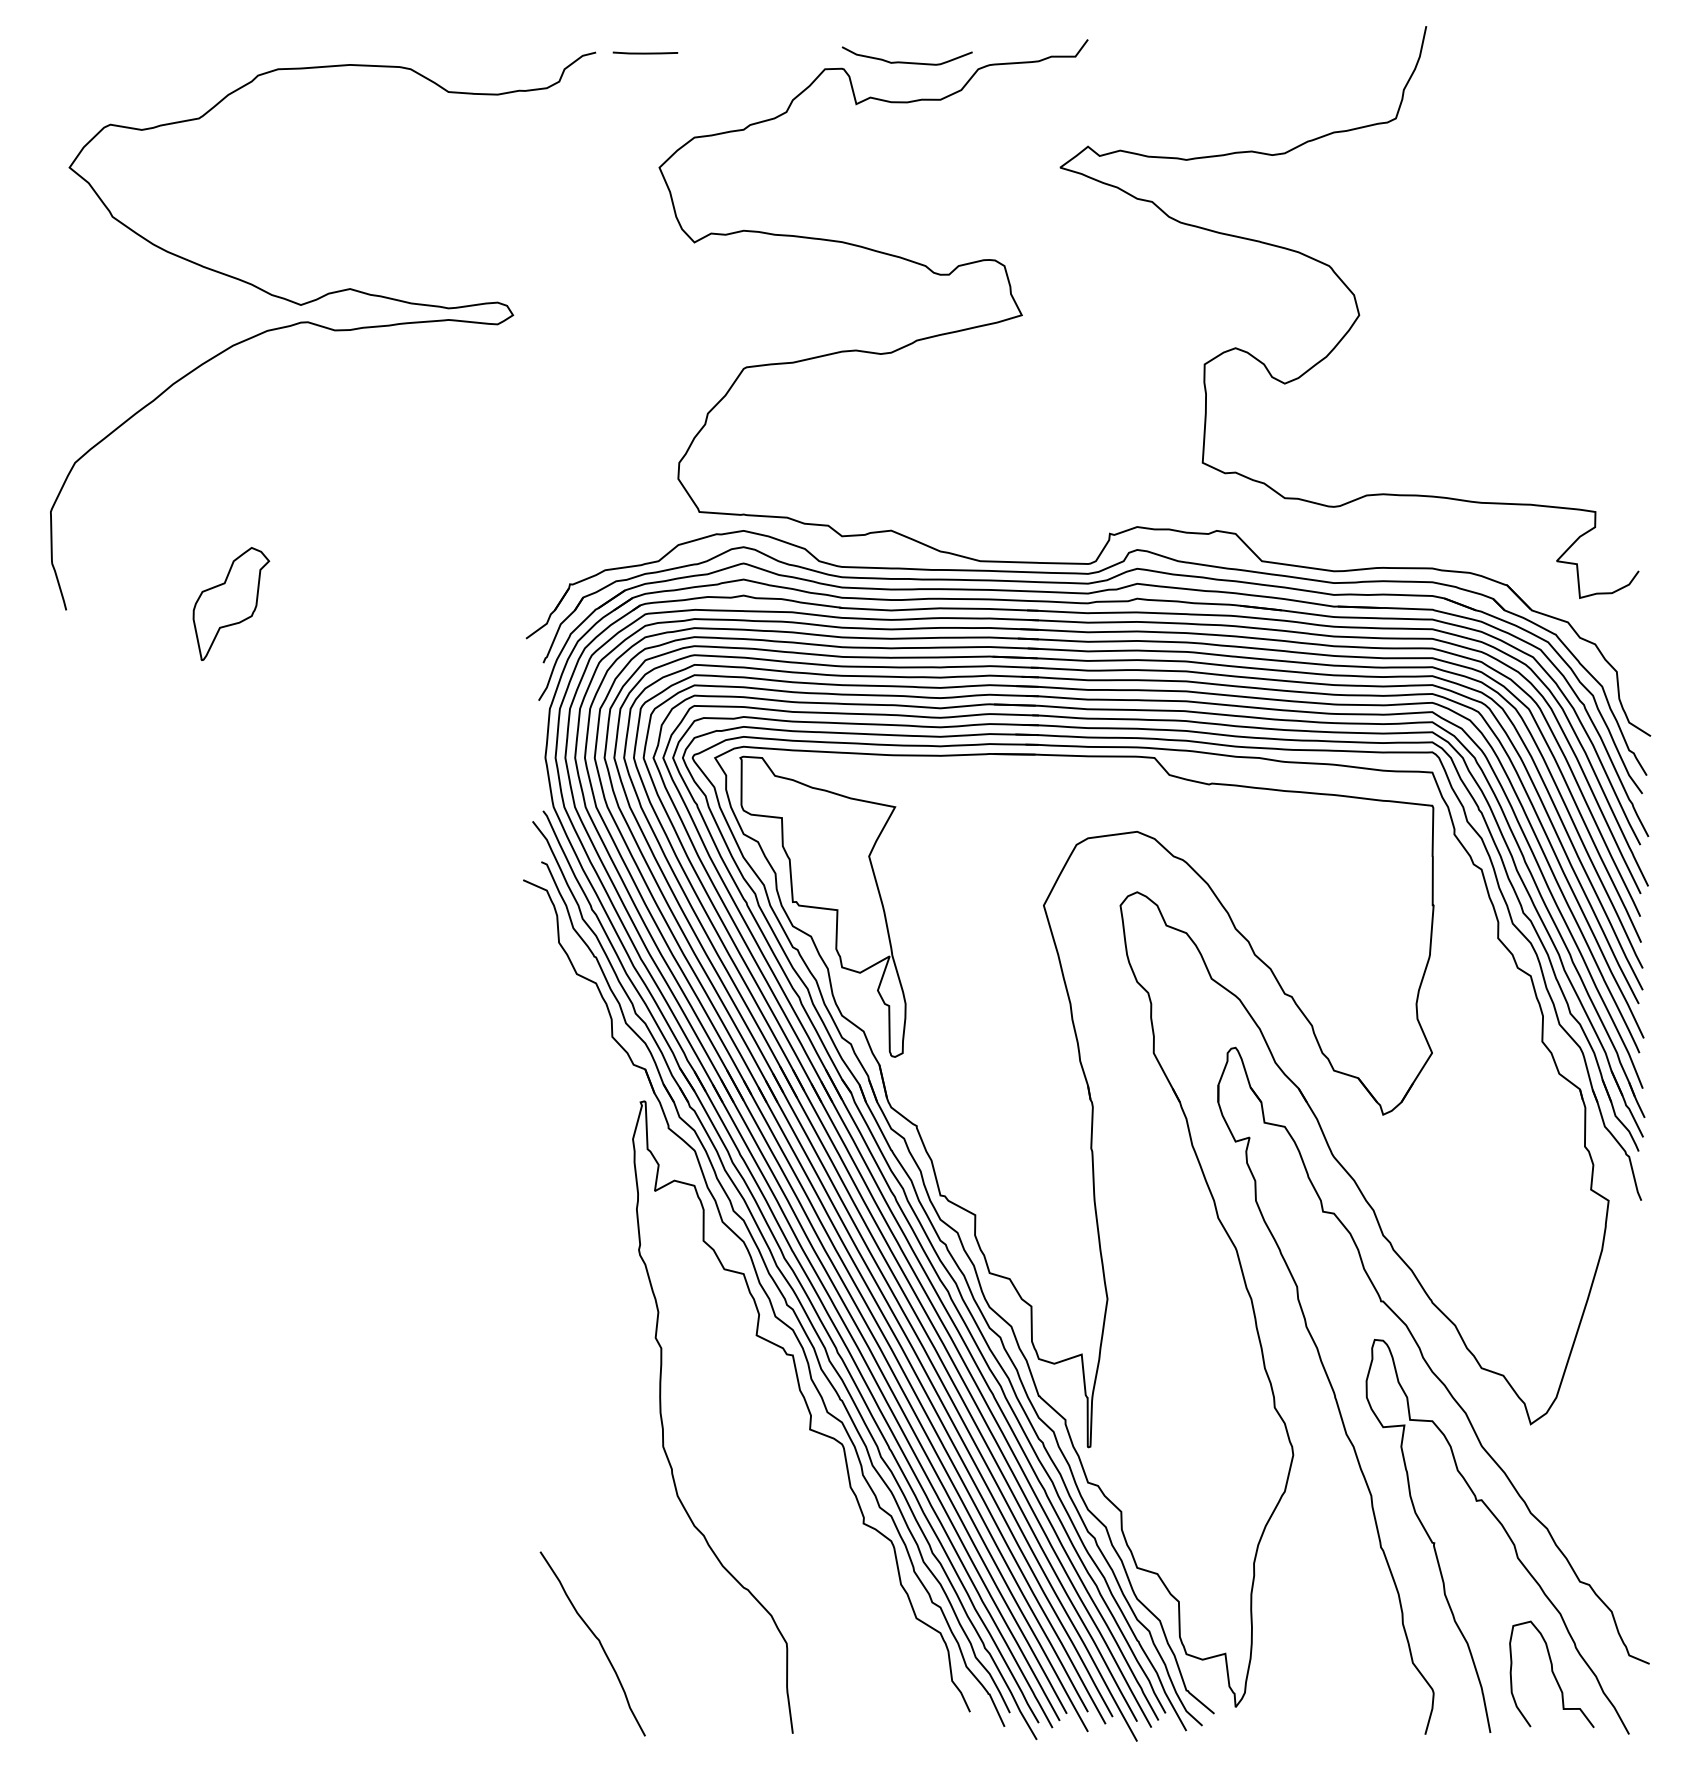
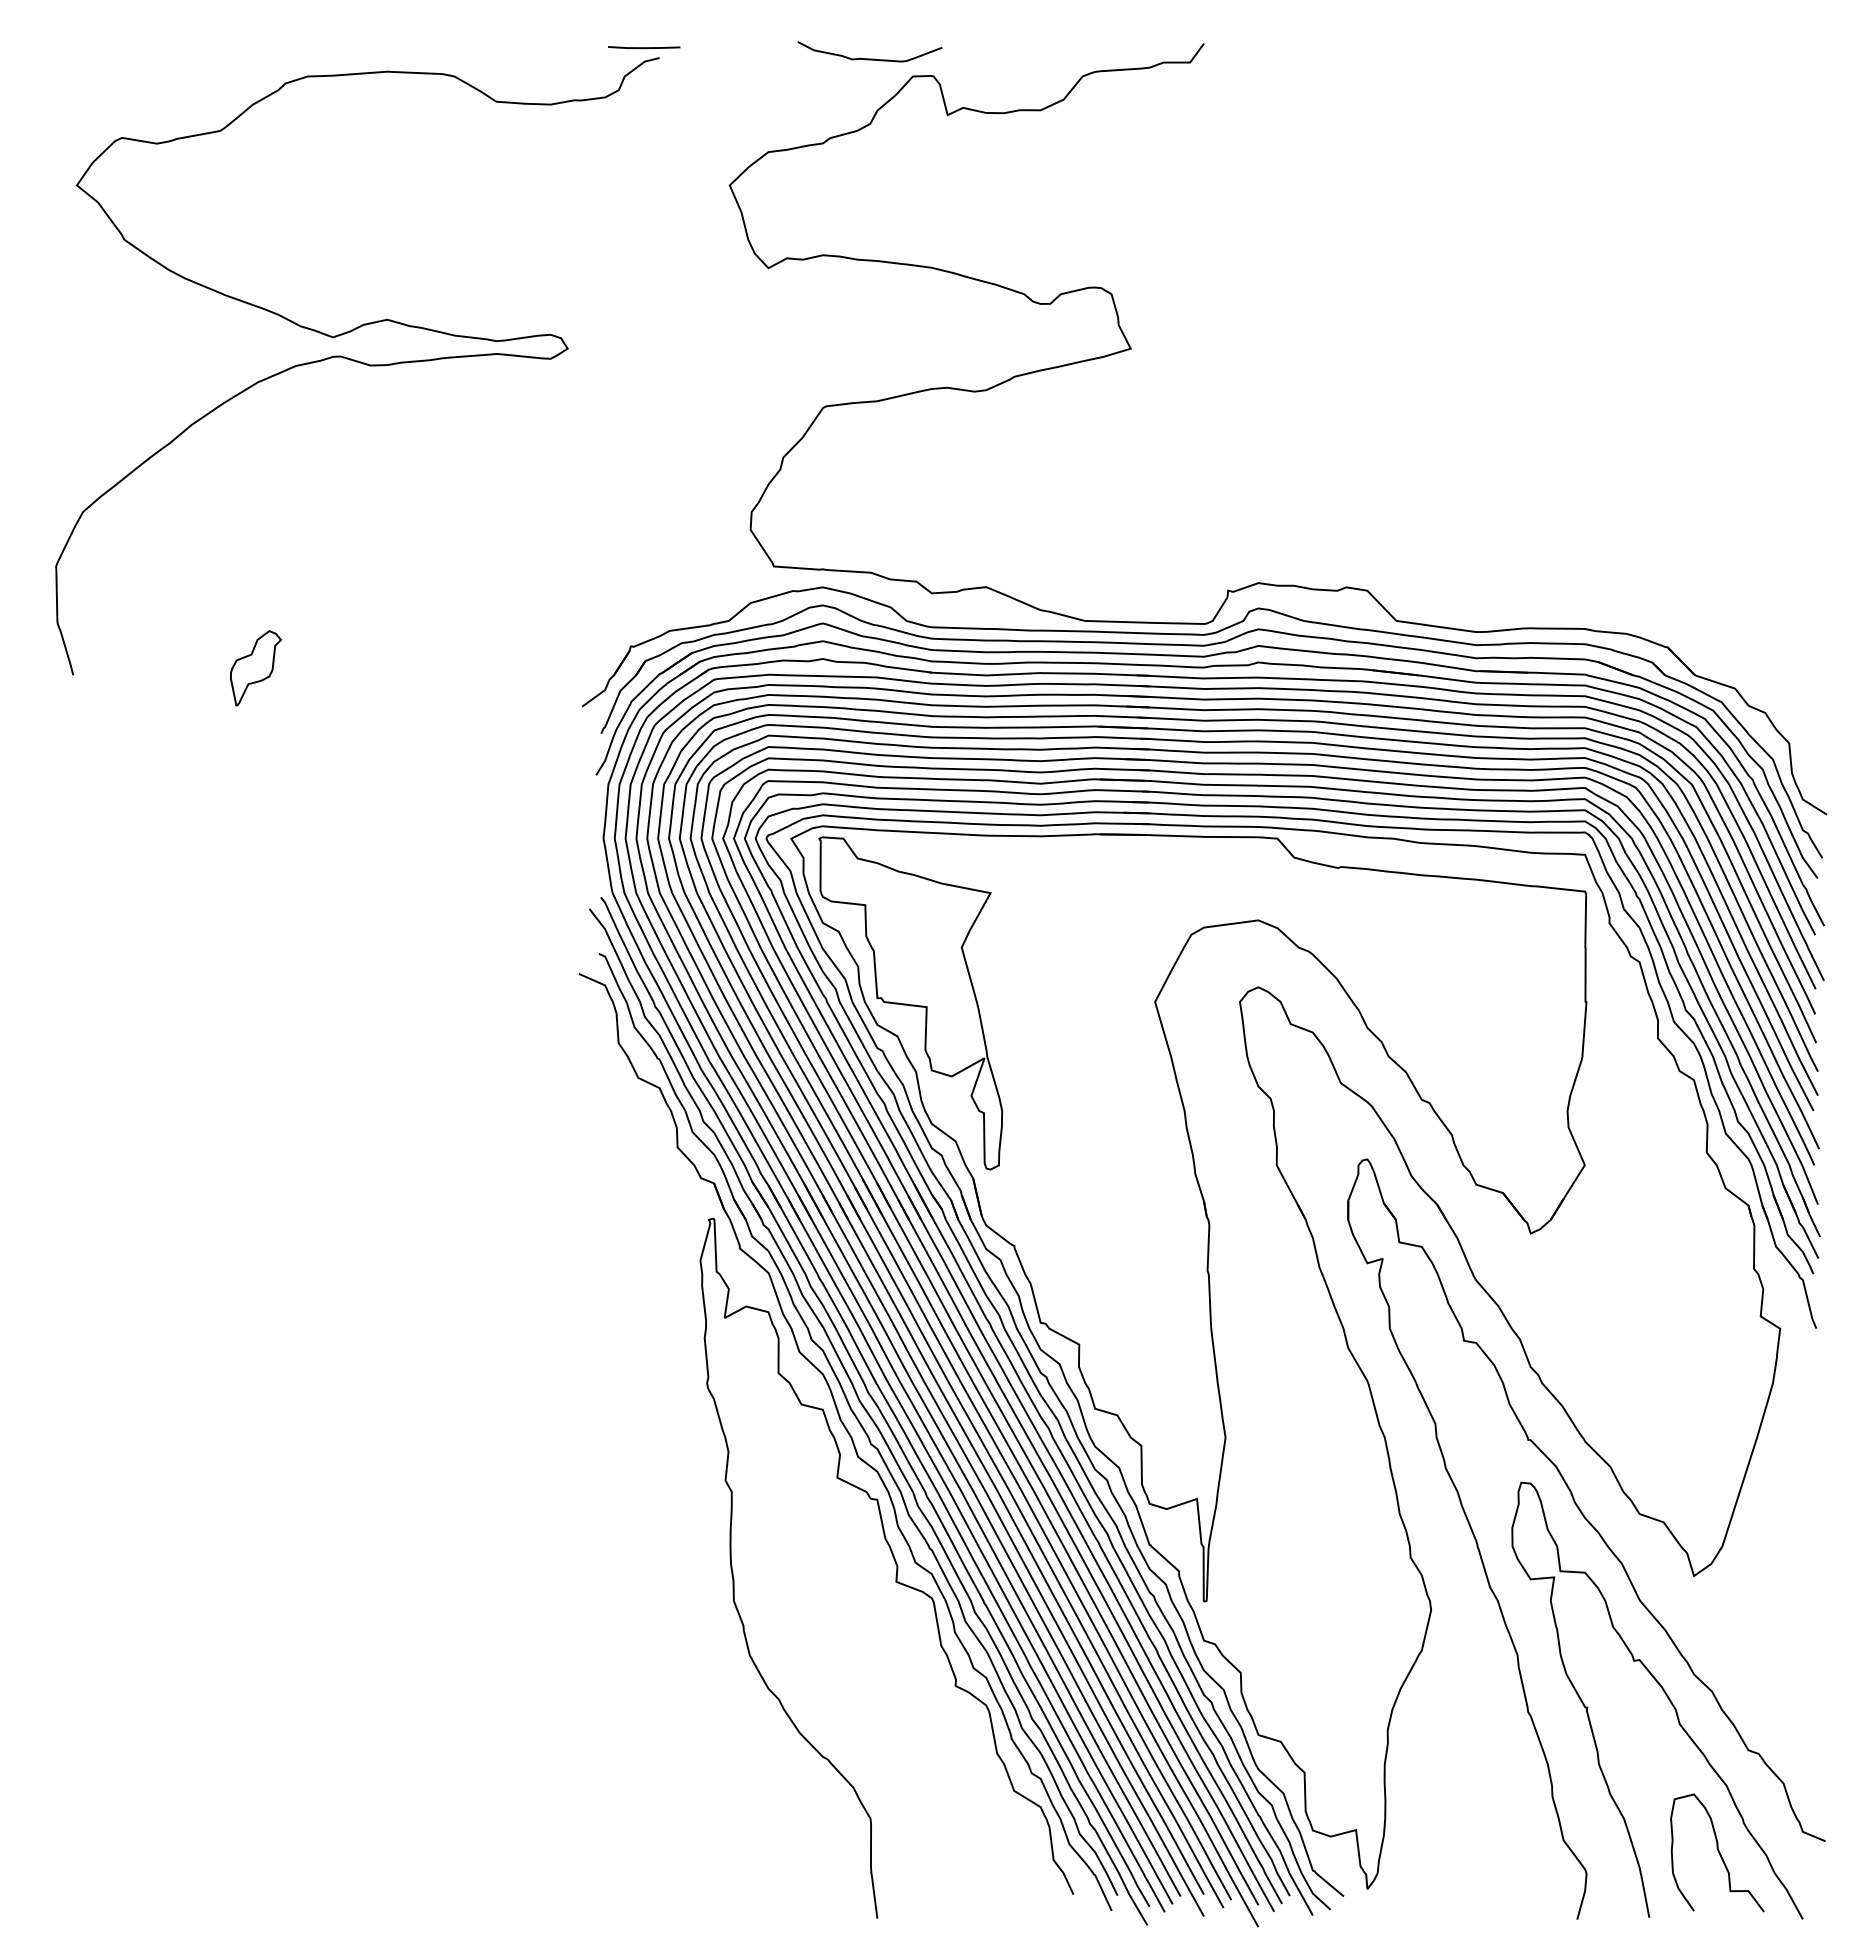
line: (645, 52) -> (644, 47), moved
curve: (906, 62) -> (869, 58), moved
curve: (1356, 310) -> (1501, 343), removed
part: (230, 604) -> (255, 668), size x0.6
curve: (596, 1639) -> (660, 1814), removed

